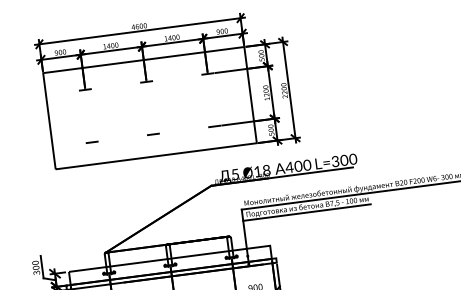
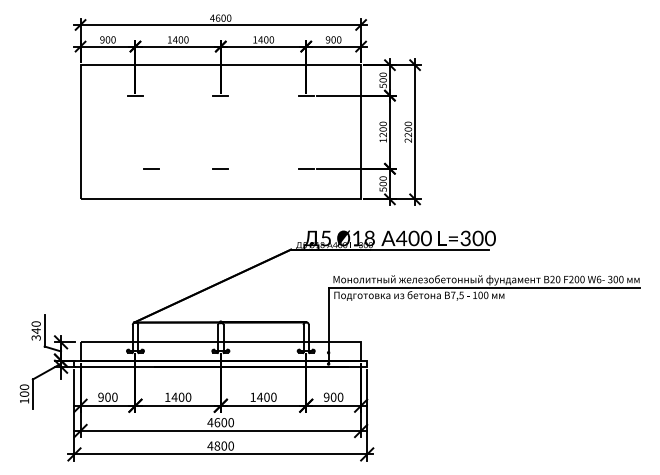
line: (92, 142) -> (151, 168), moved
line: (306, 212) -> (417, 303), removed
text: (35, 268) -> (35, 331), 300 -> 340

